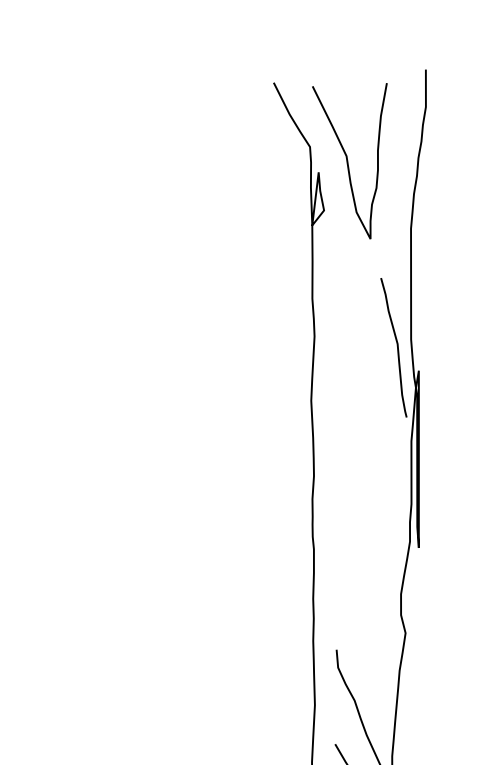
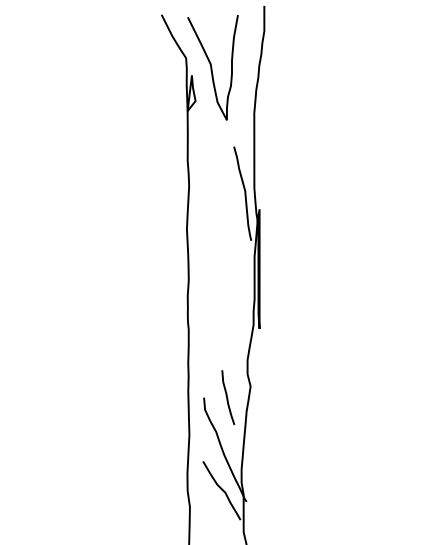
curve: (371, 649) -> (227, 397), added

